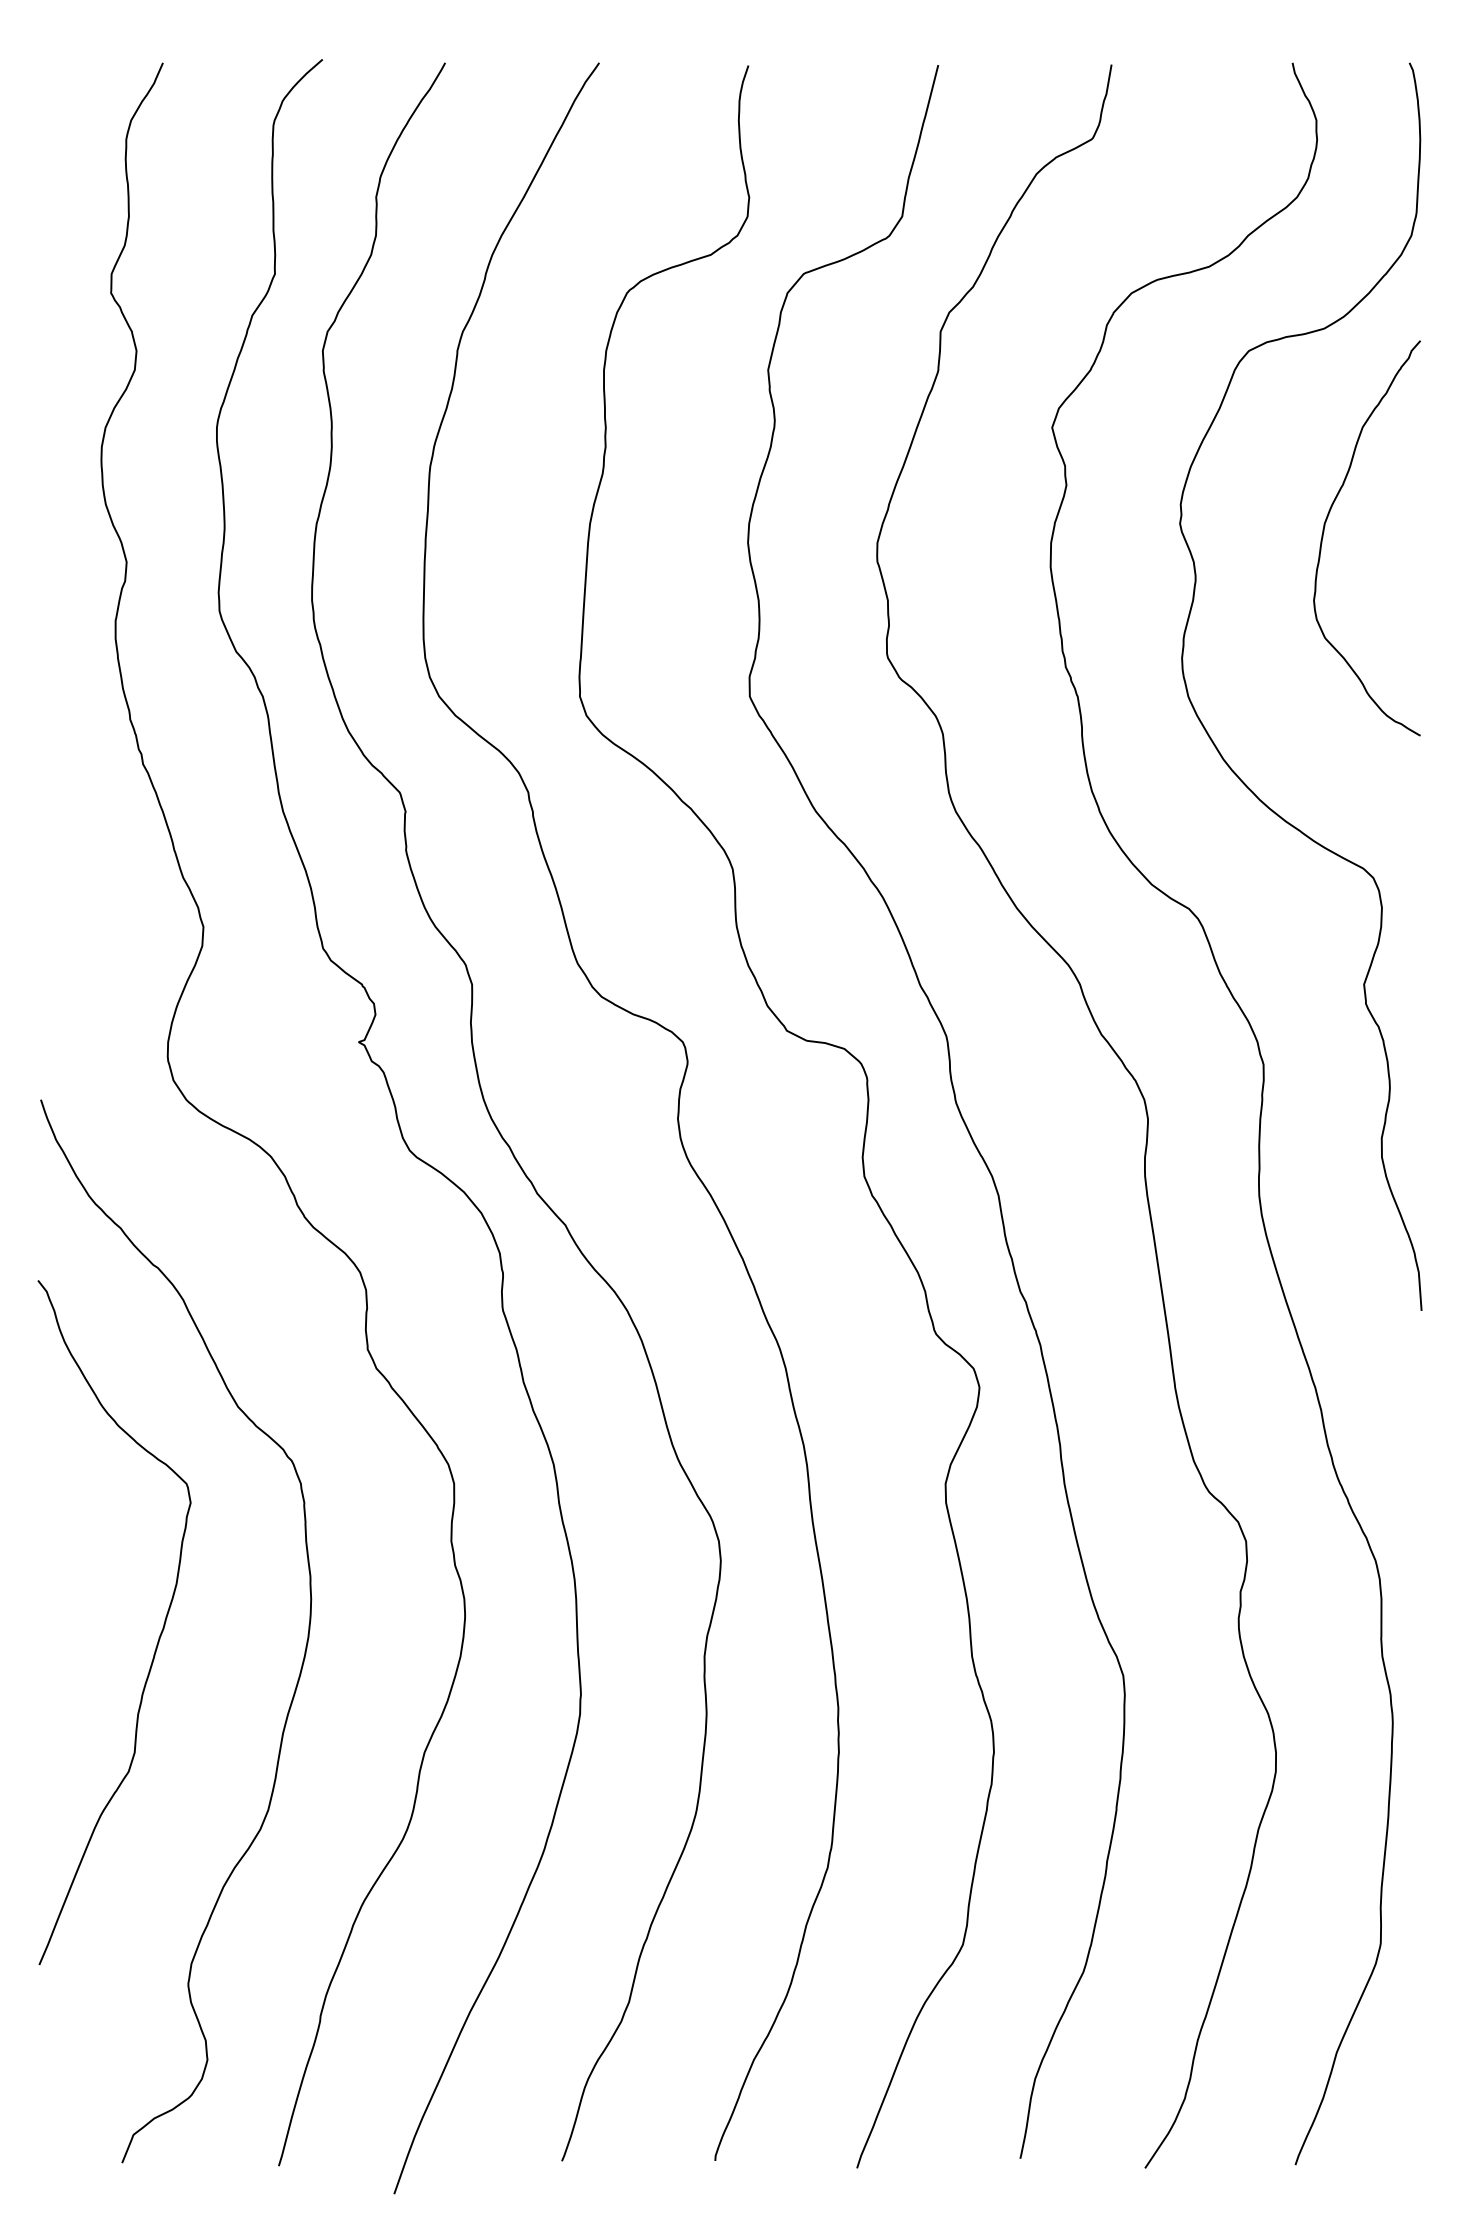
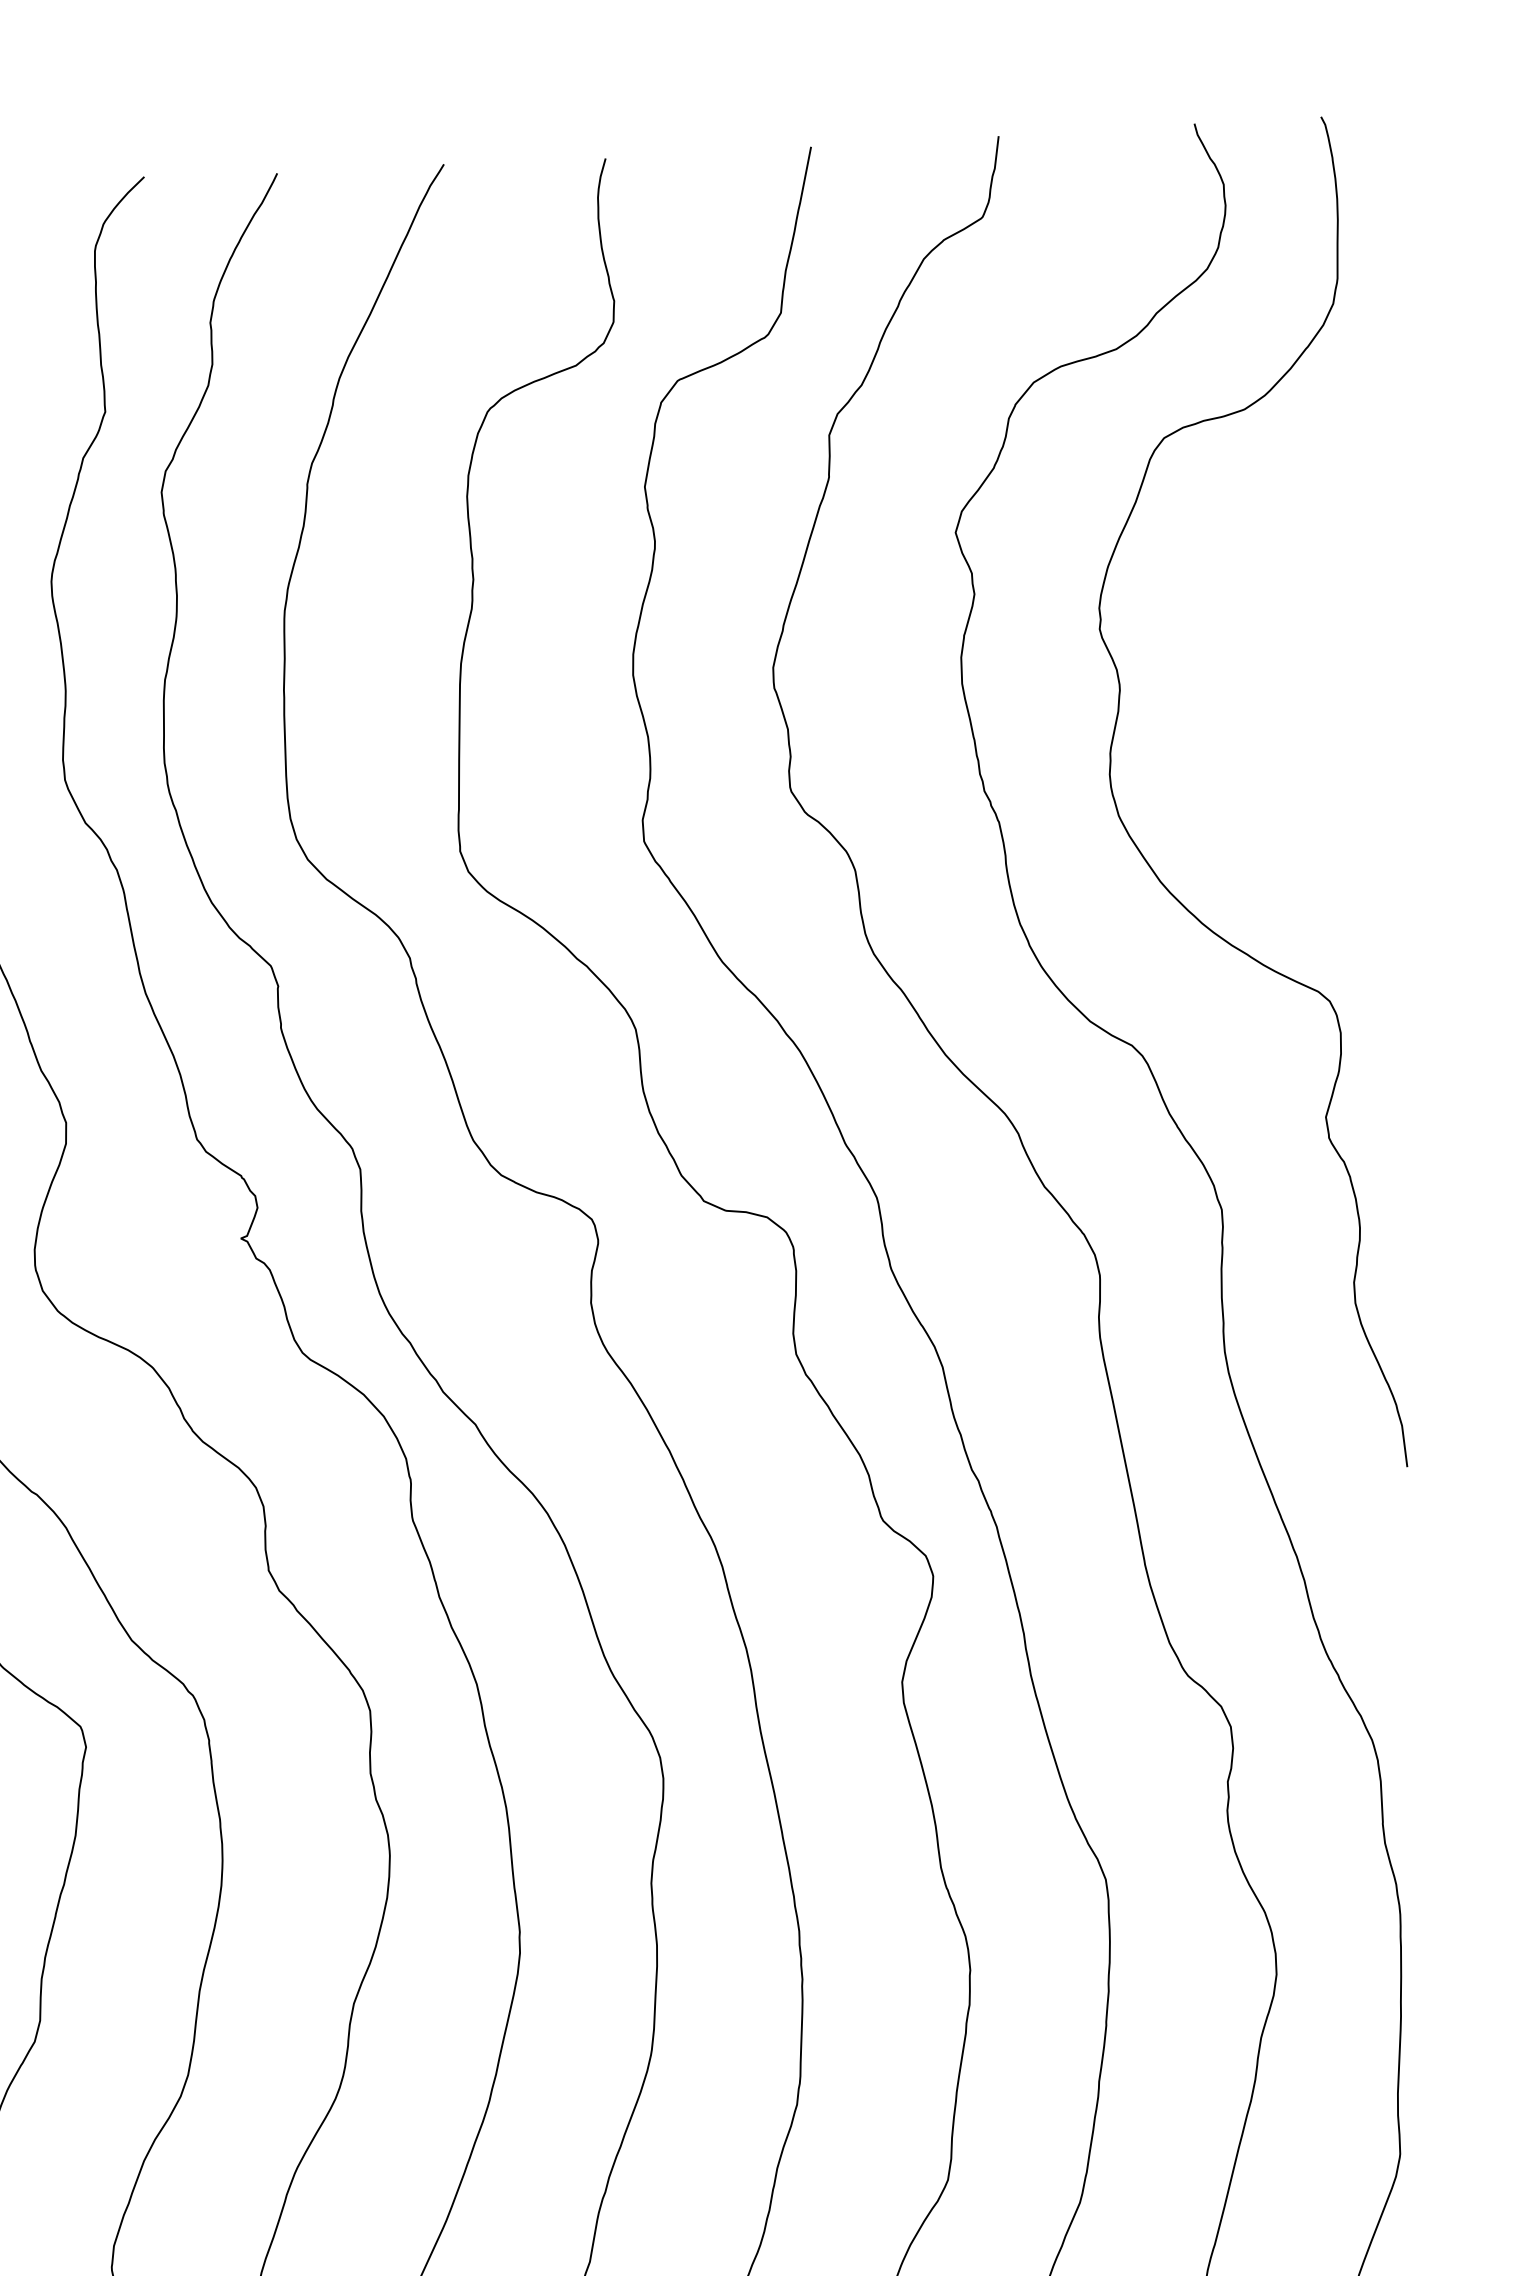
curve: (1324, 532) -> (1256, 630), removed

